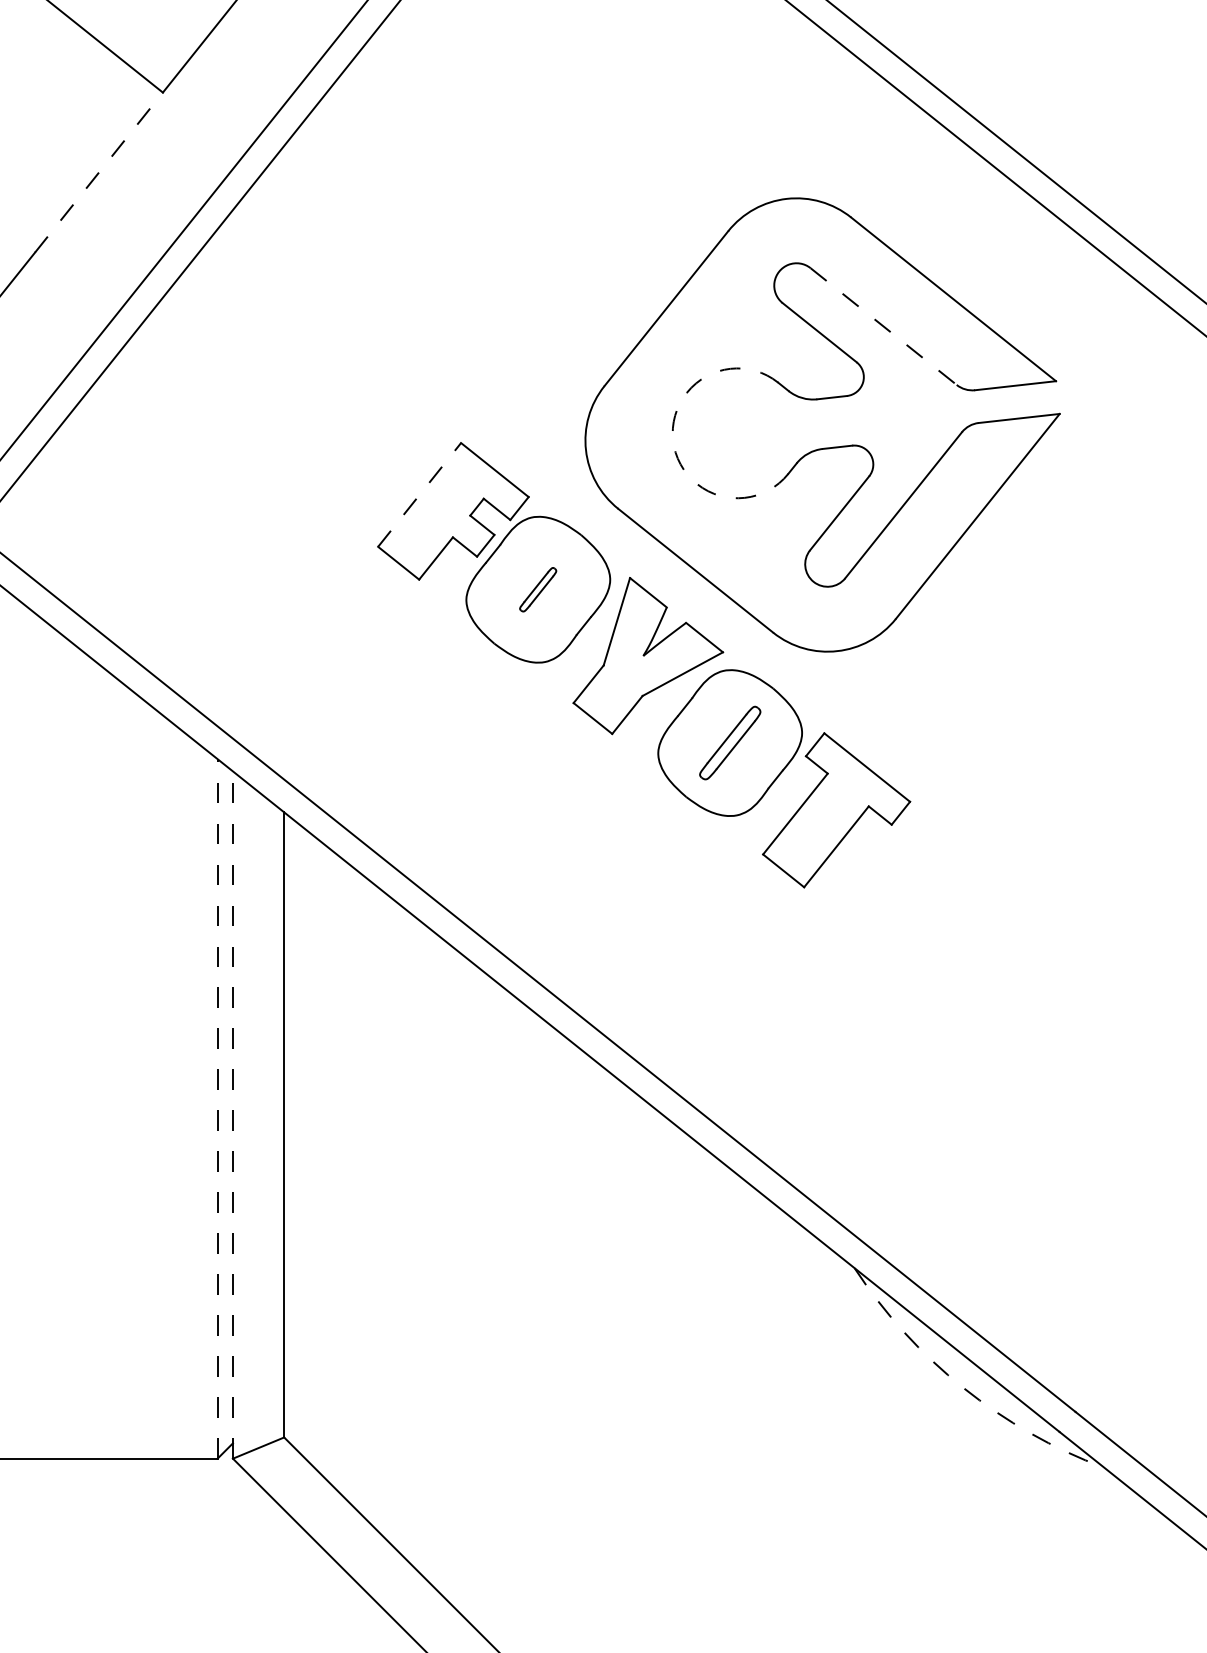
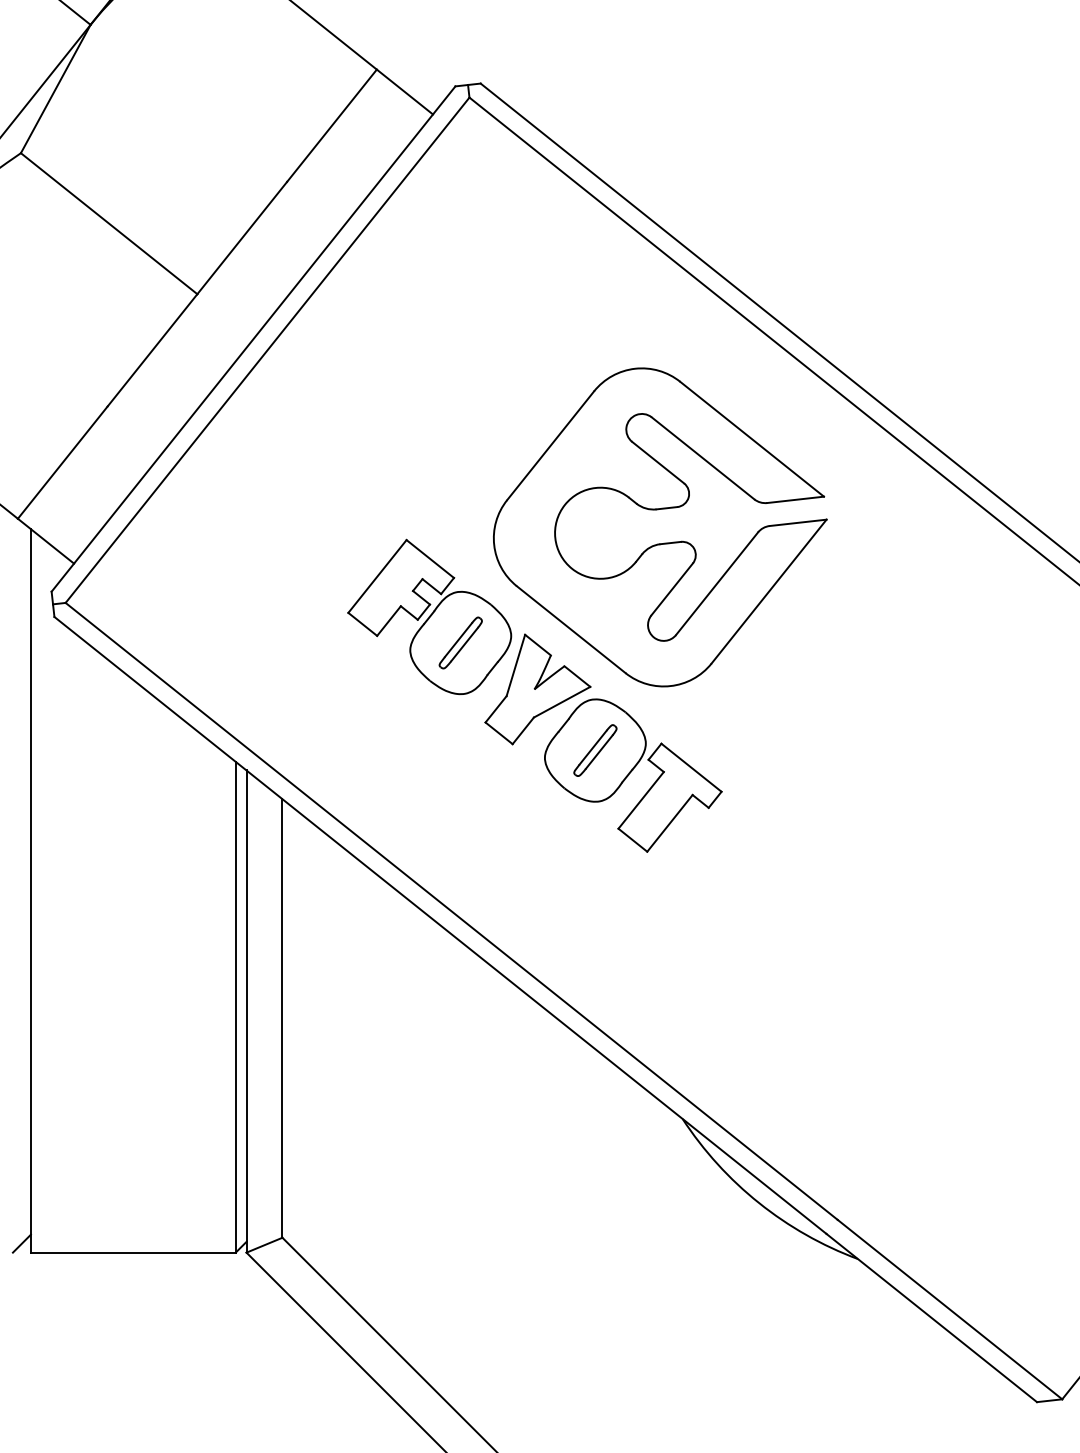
line: (98, 172) -> (152, 350), dashed -> solid
line: (884, 326) -> (703, 458), dashed -> solid
arc: (673, 440) -> (555, 538), dashed -> solid
line: (419, 494) -> (377, 576), dashed -> solid
part: (537, 589) -> (460, 642), size x1.67
line: (217, 1107) -> (235, 1006), dashed -> solid
line: (232, 1114) -> (246, 1011), dashed -> solid
arc: (964, 1388) -> (759, 1203), dashed -> solid

